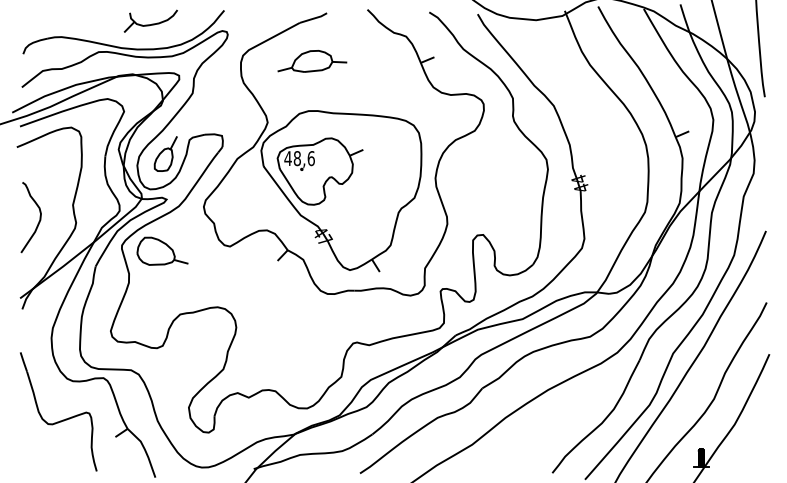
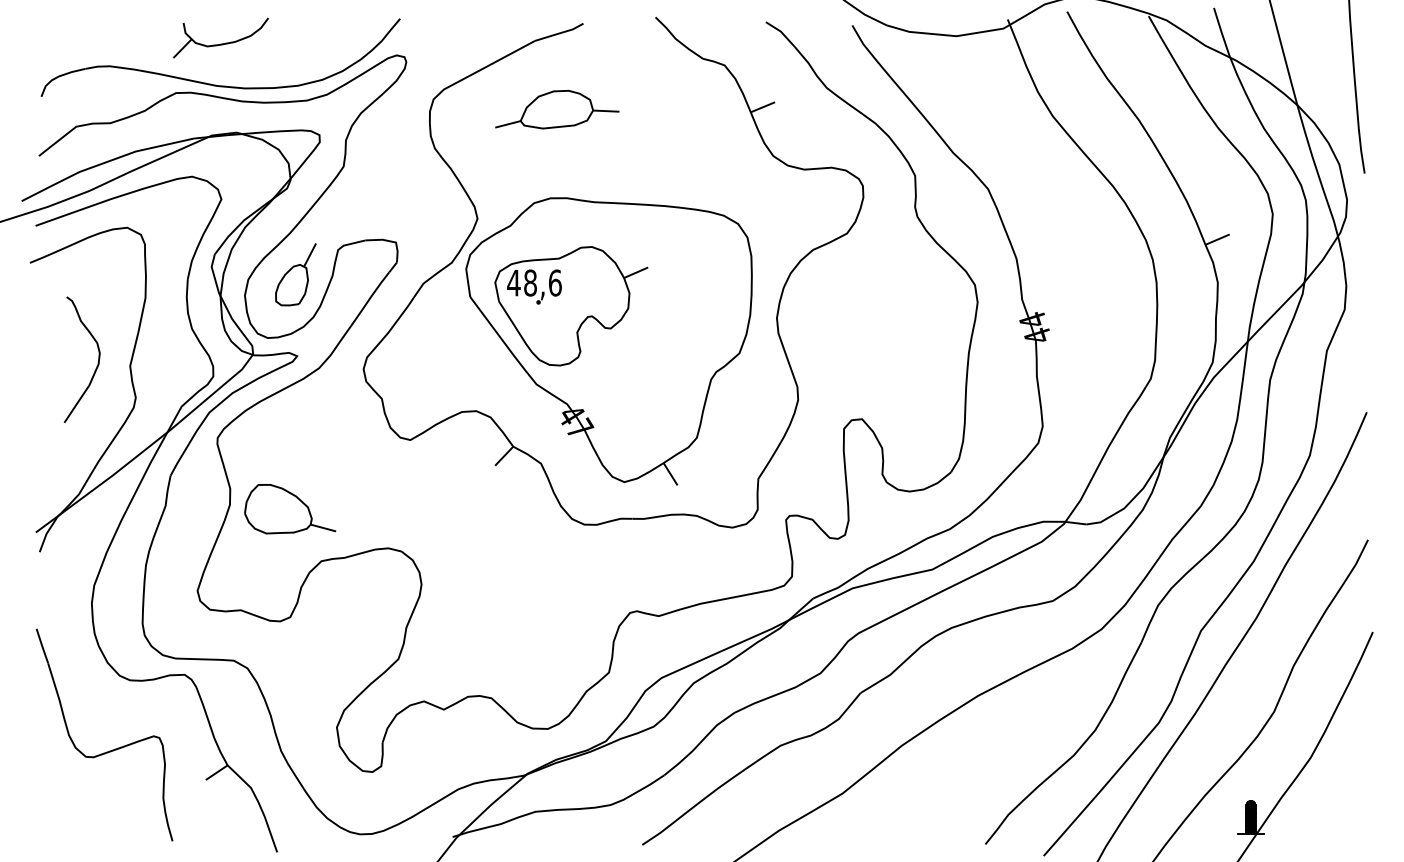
part: (150, 20) -> (220, 36), moved
curve: (38, 221) -> (95, 366), moved
part: (162, 250) -> (289, 507), moved

